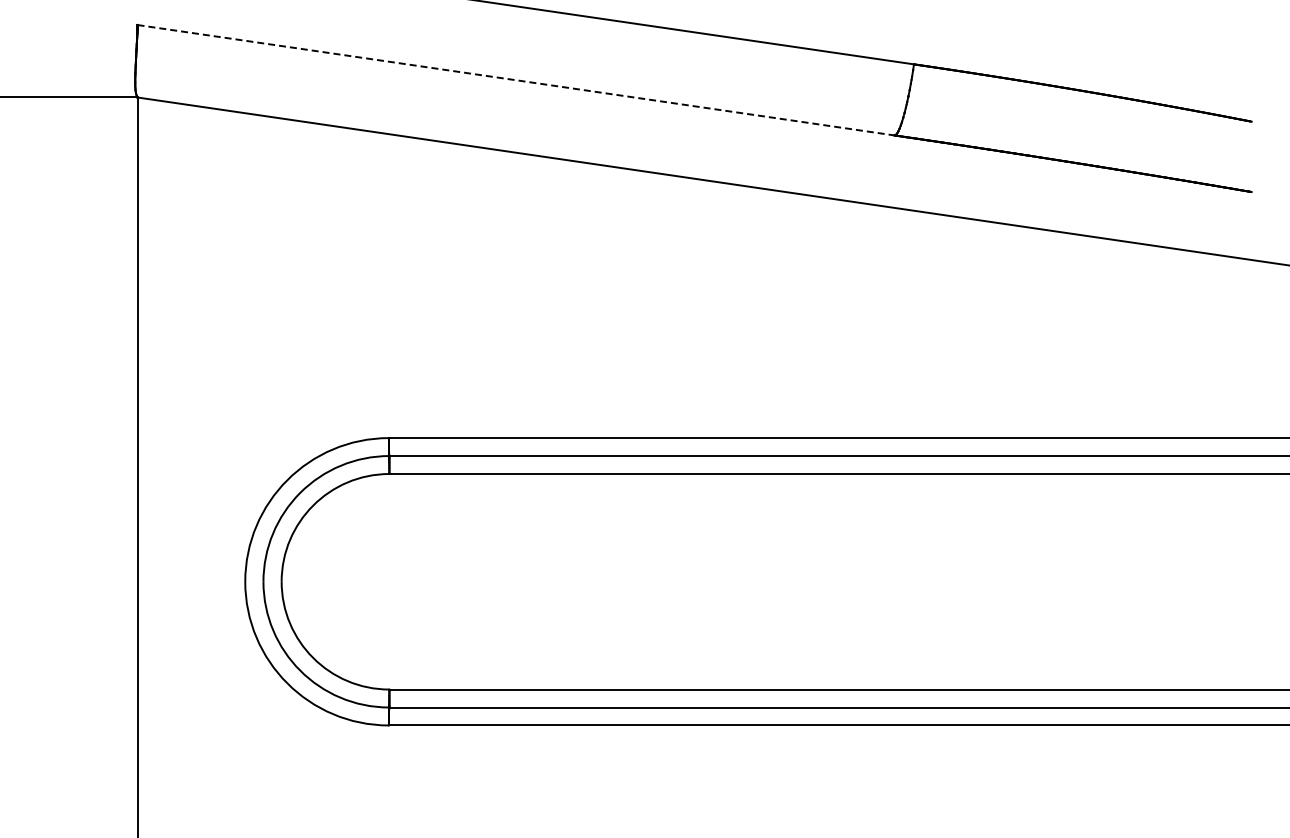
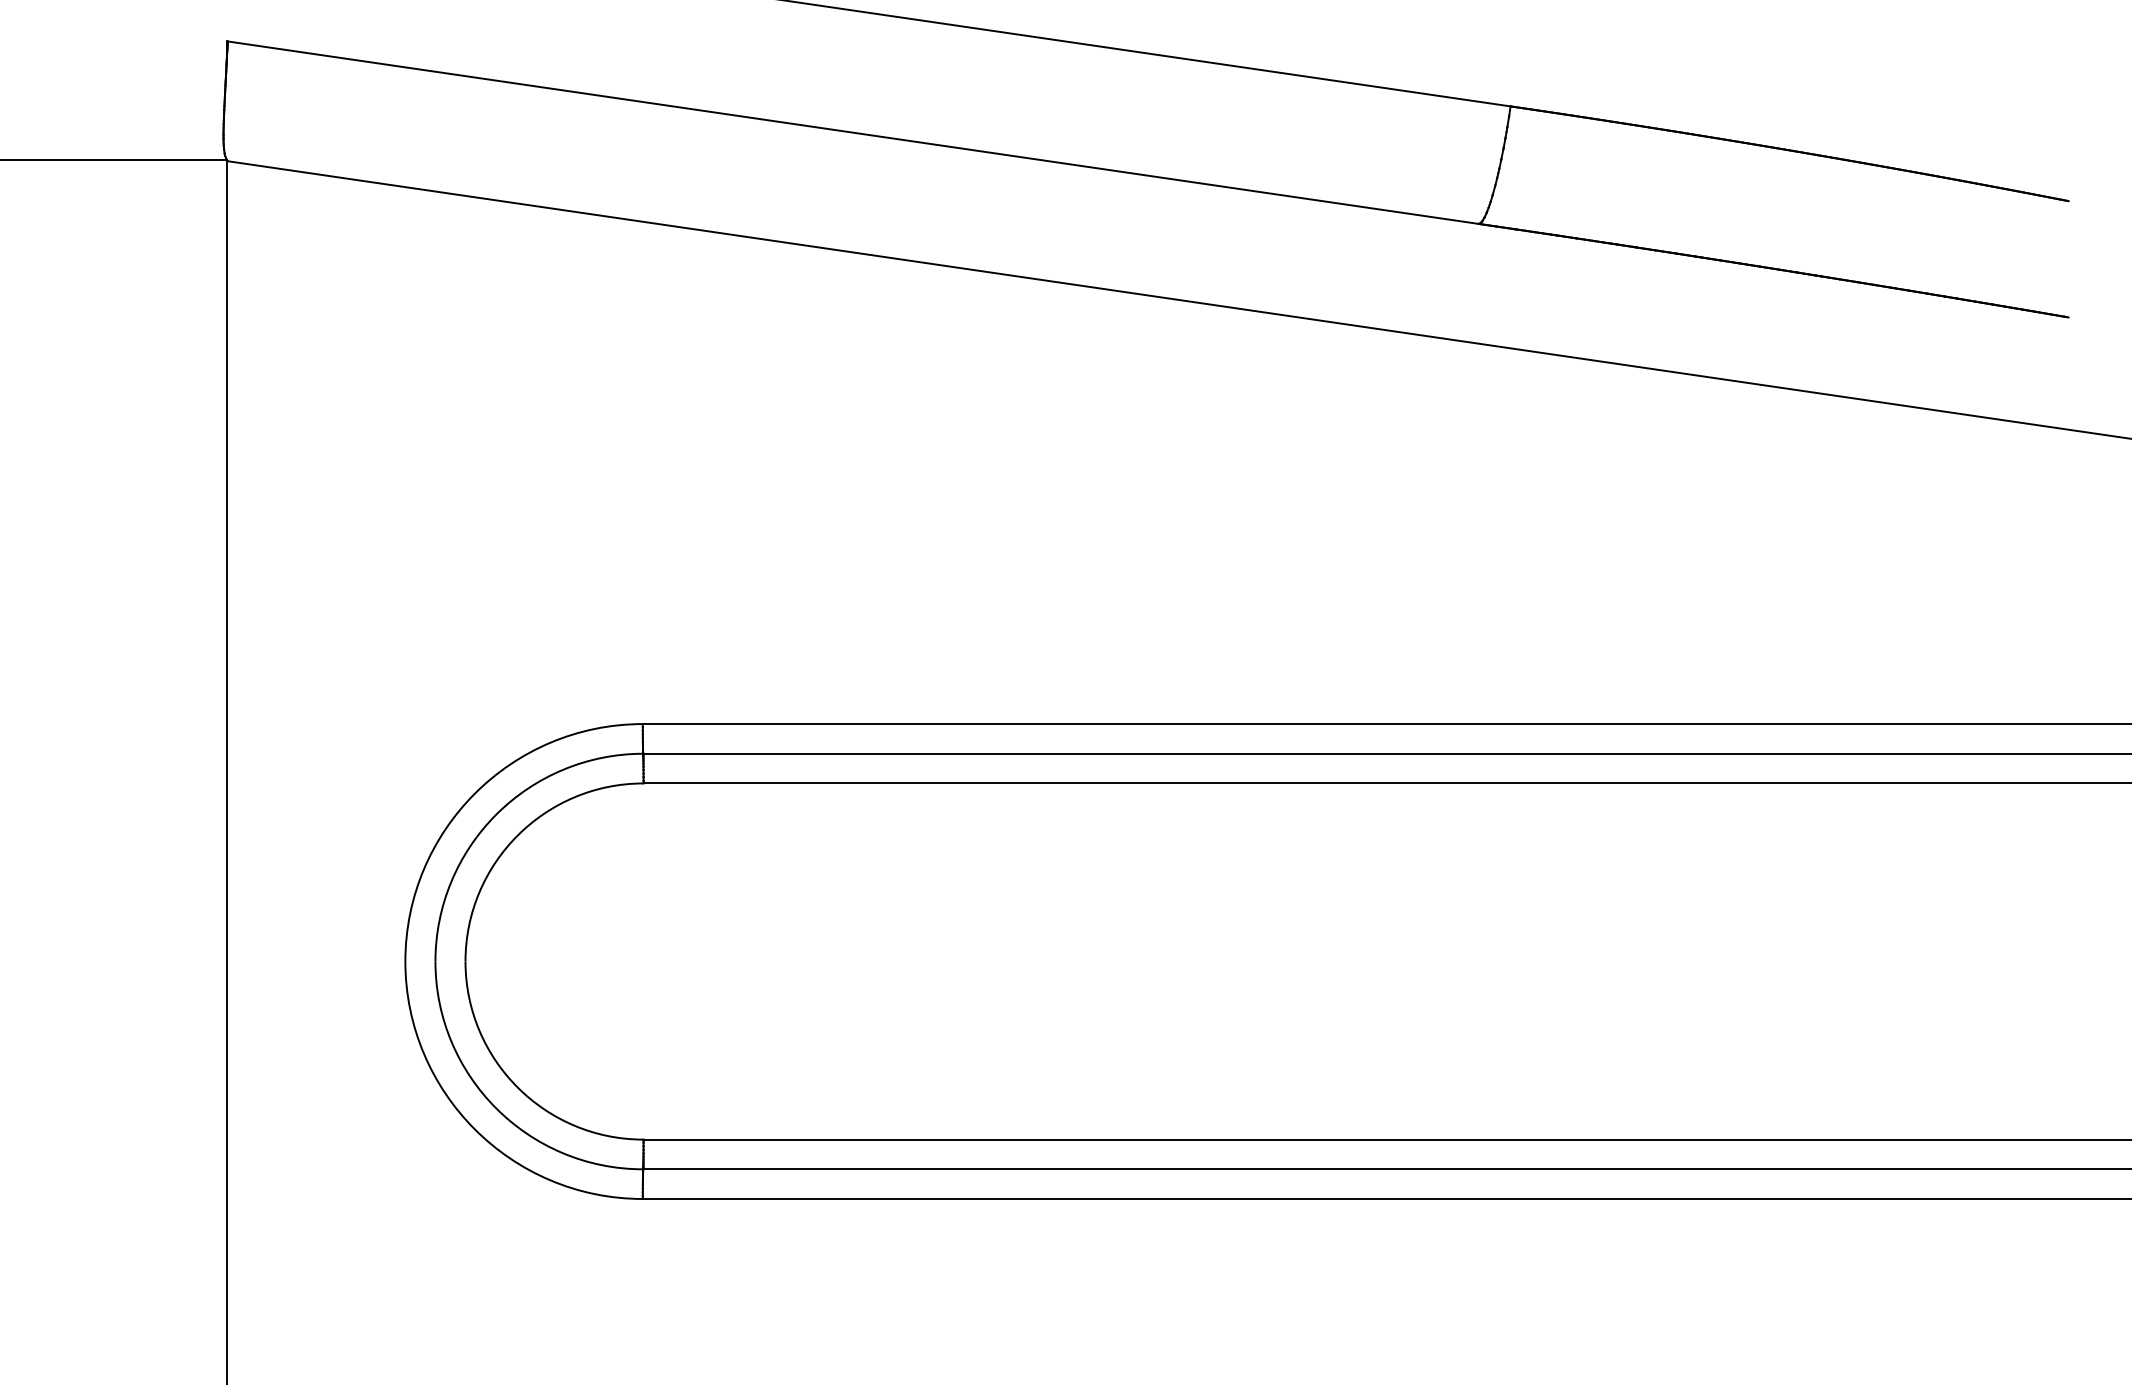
line: (516, 80) -> (853, 133), dashed -> solid

